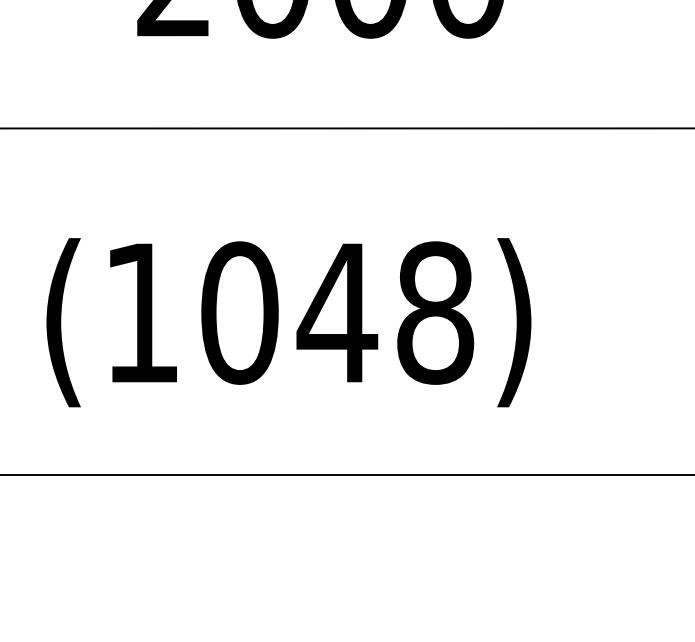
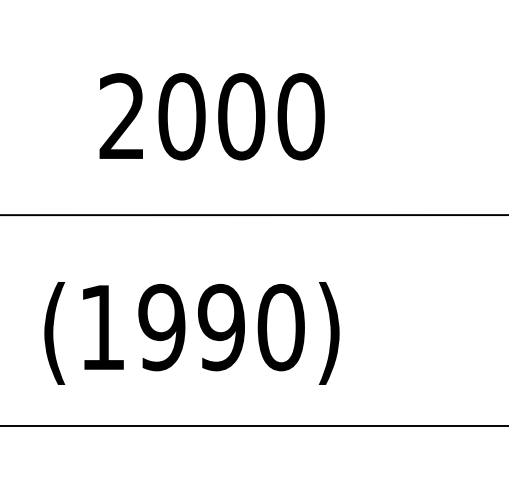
text: (337, 312) -> (221, 327), 1048 -> 1990

